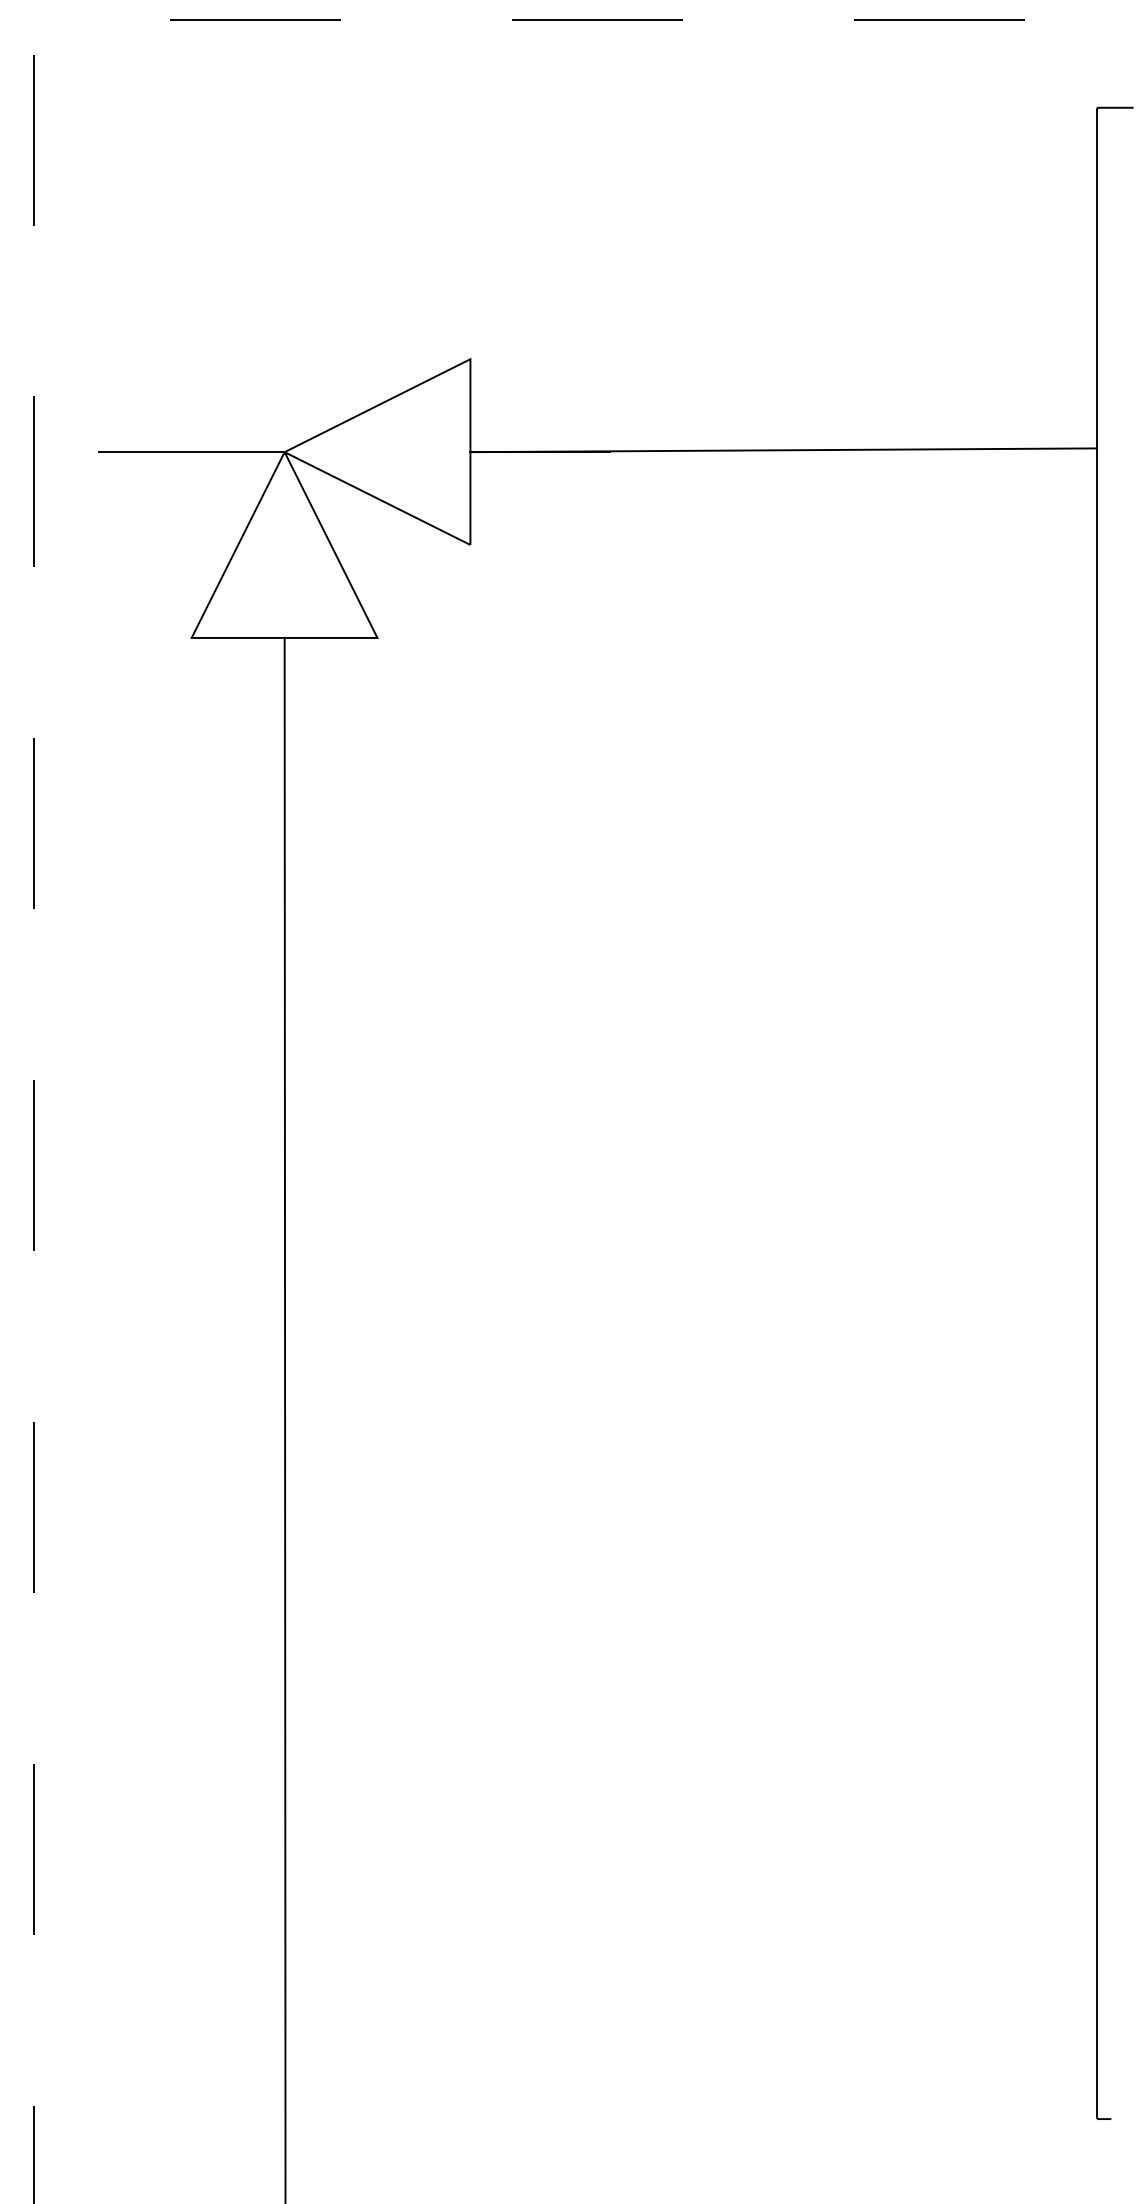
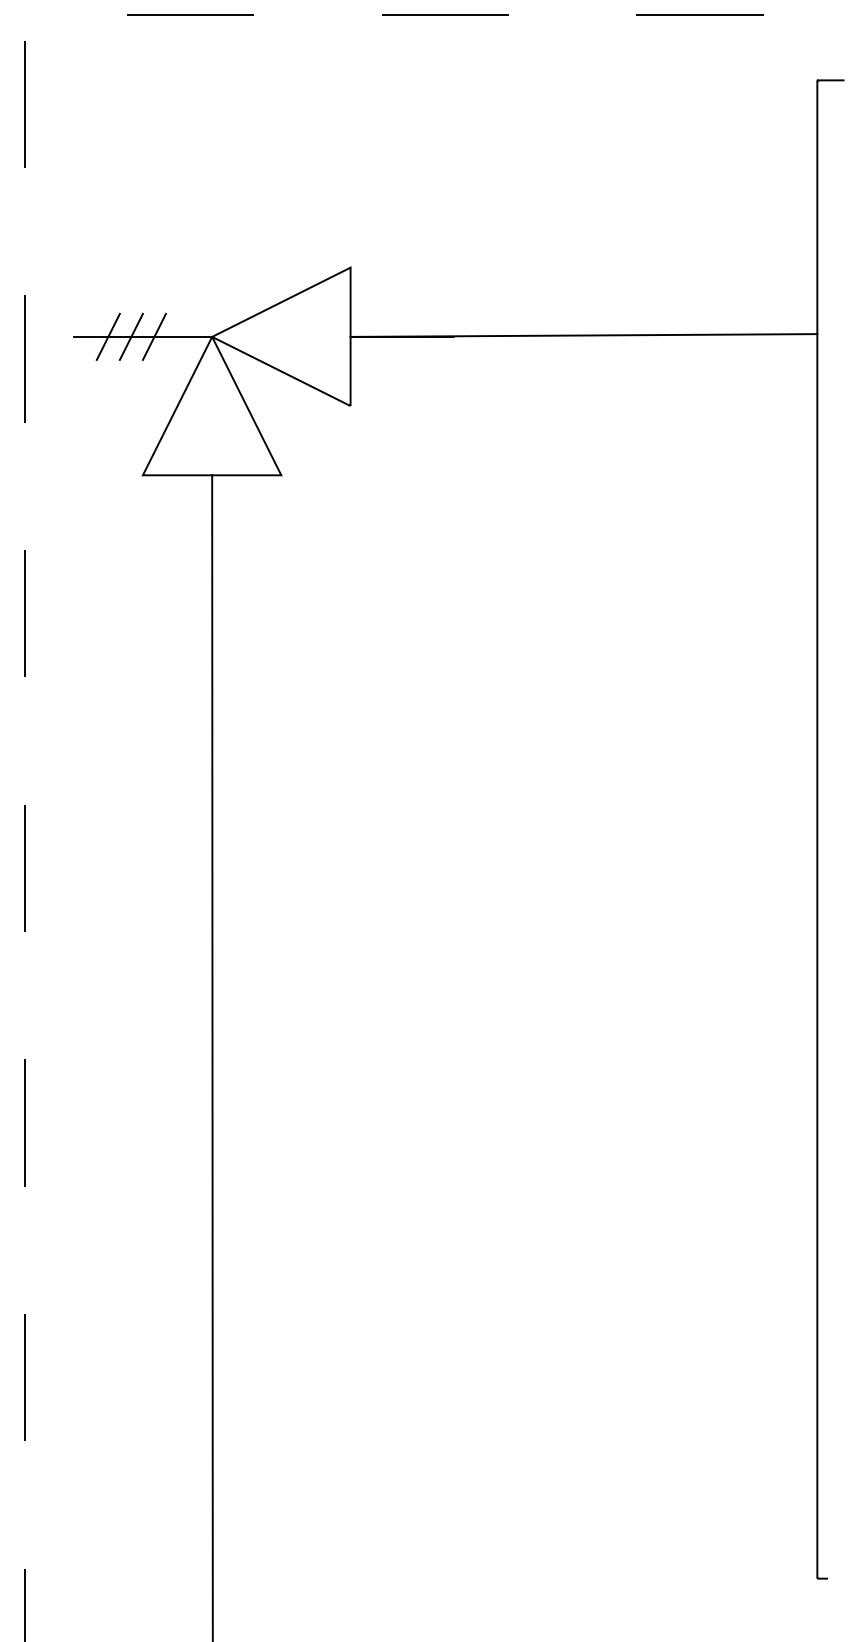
line: (144, 451) -> (107, 336), added
line: (175, 451) -> (130, 336), added
line: (205, 451) -> (153, 336), added

